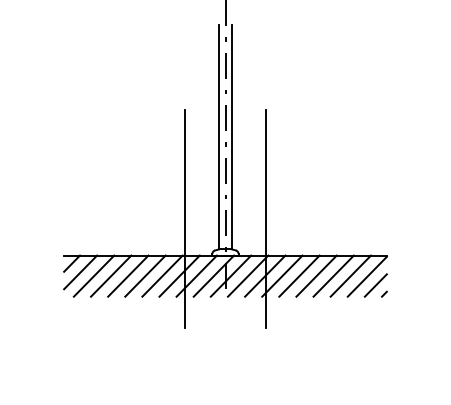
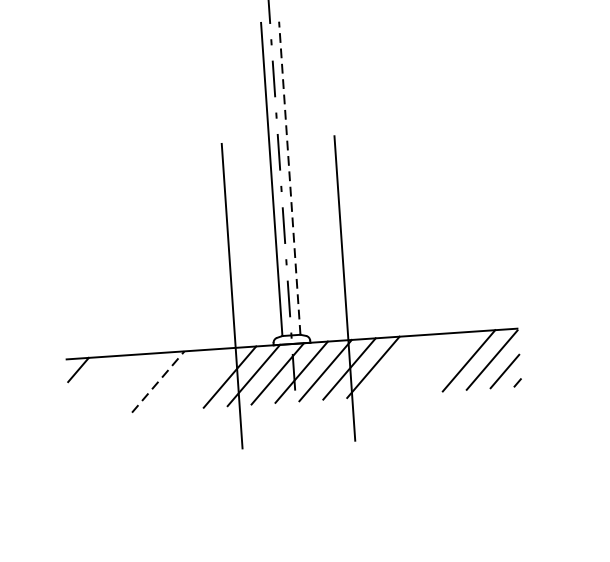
line: (231, 136) -> (289, 177), solid -> dashed
line: (80, 272) -> (91, 381), removed
line: (93, 275) -> (109, 384), removed
line: (111, 275) -> (134, 382), removed
line: (145, 275) -> (182, 379), removed
line: (162, 275) -> (205, 377), removed
line: (299, 275) -> (397, 364), removed
line: (316, 275) -> (421, 363), removed
line: (333, 275) -> (444, 361), removed
line: (128, 276) -> (158, 382), solid -> dashed

